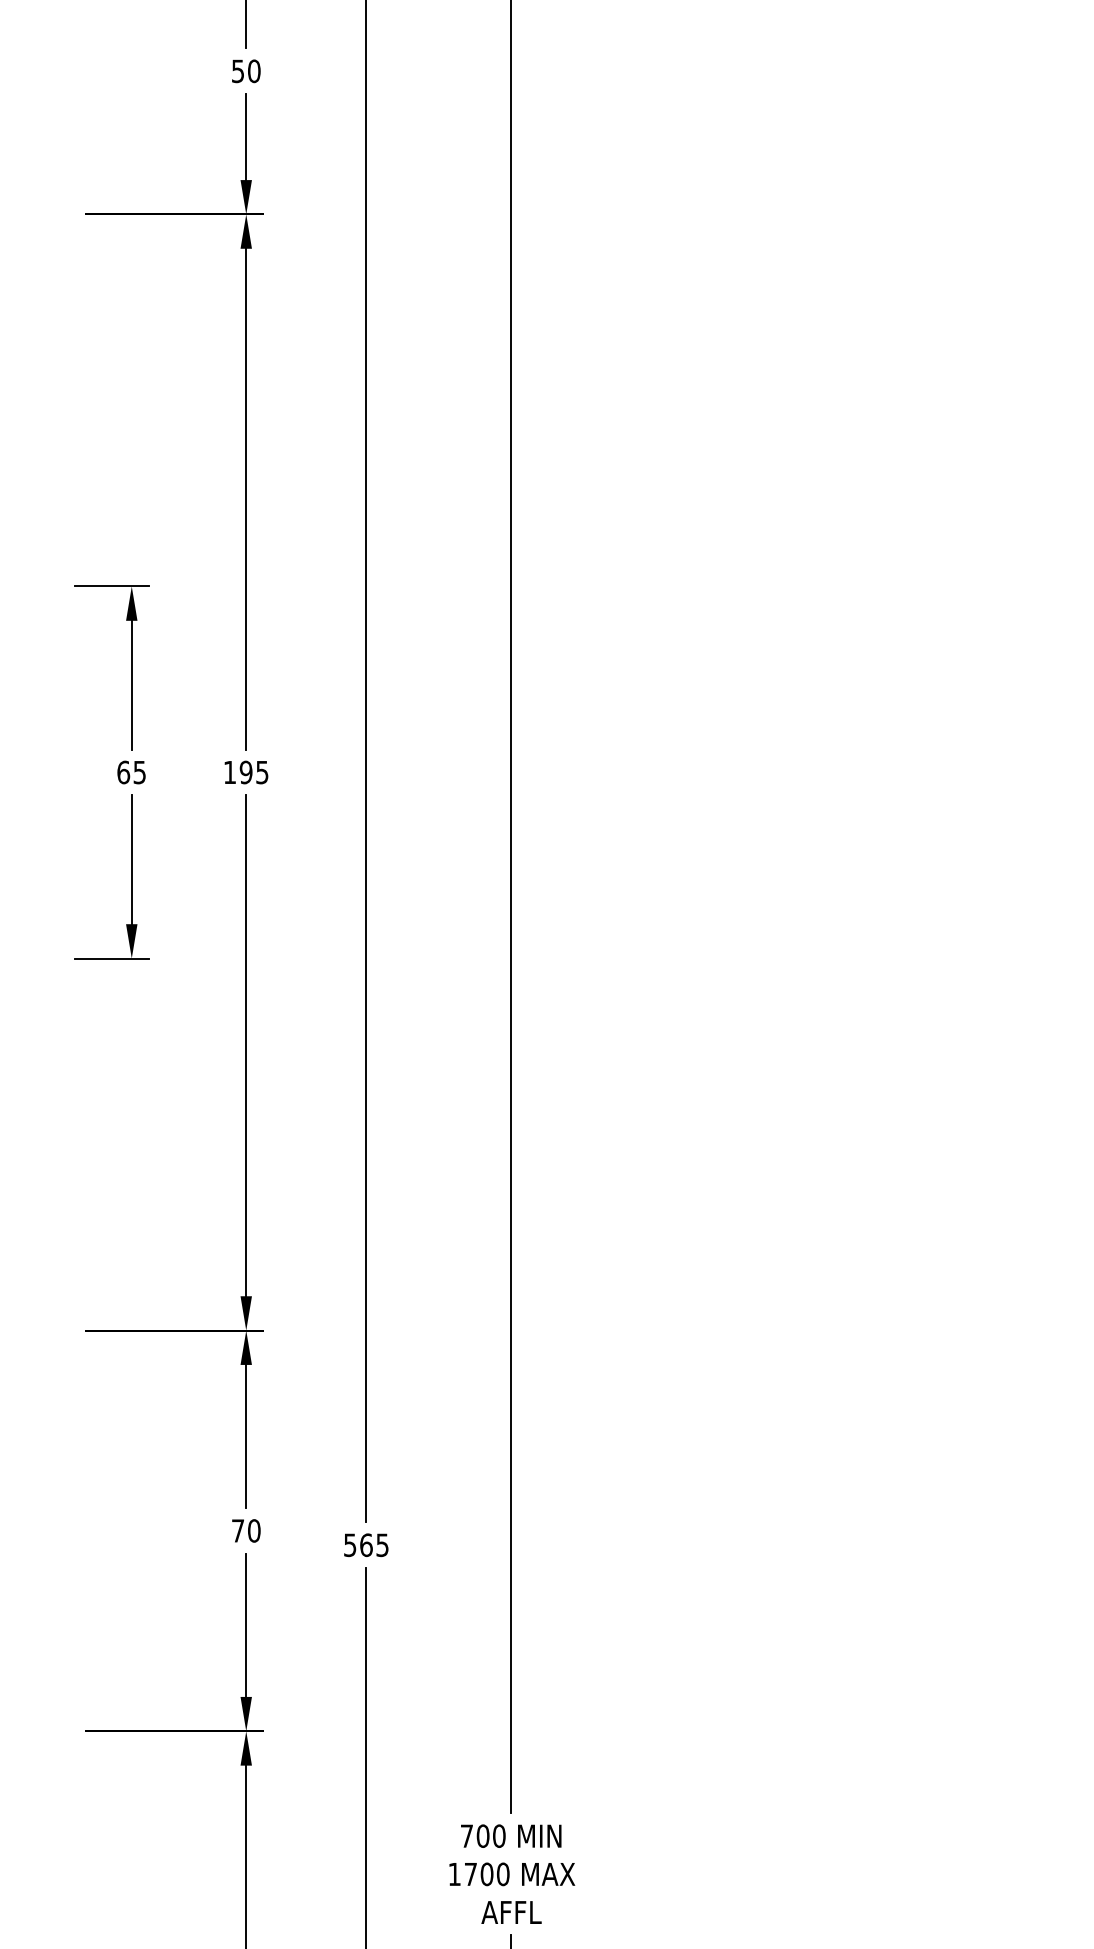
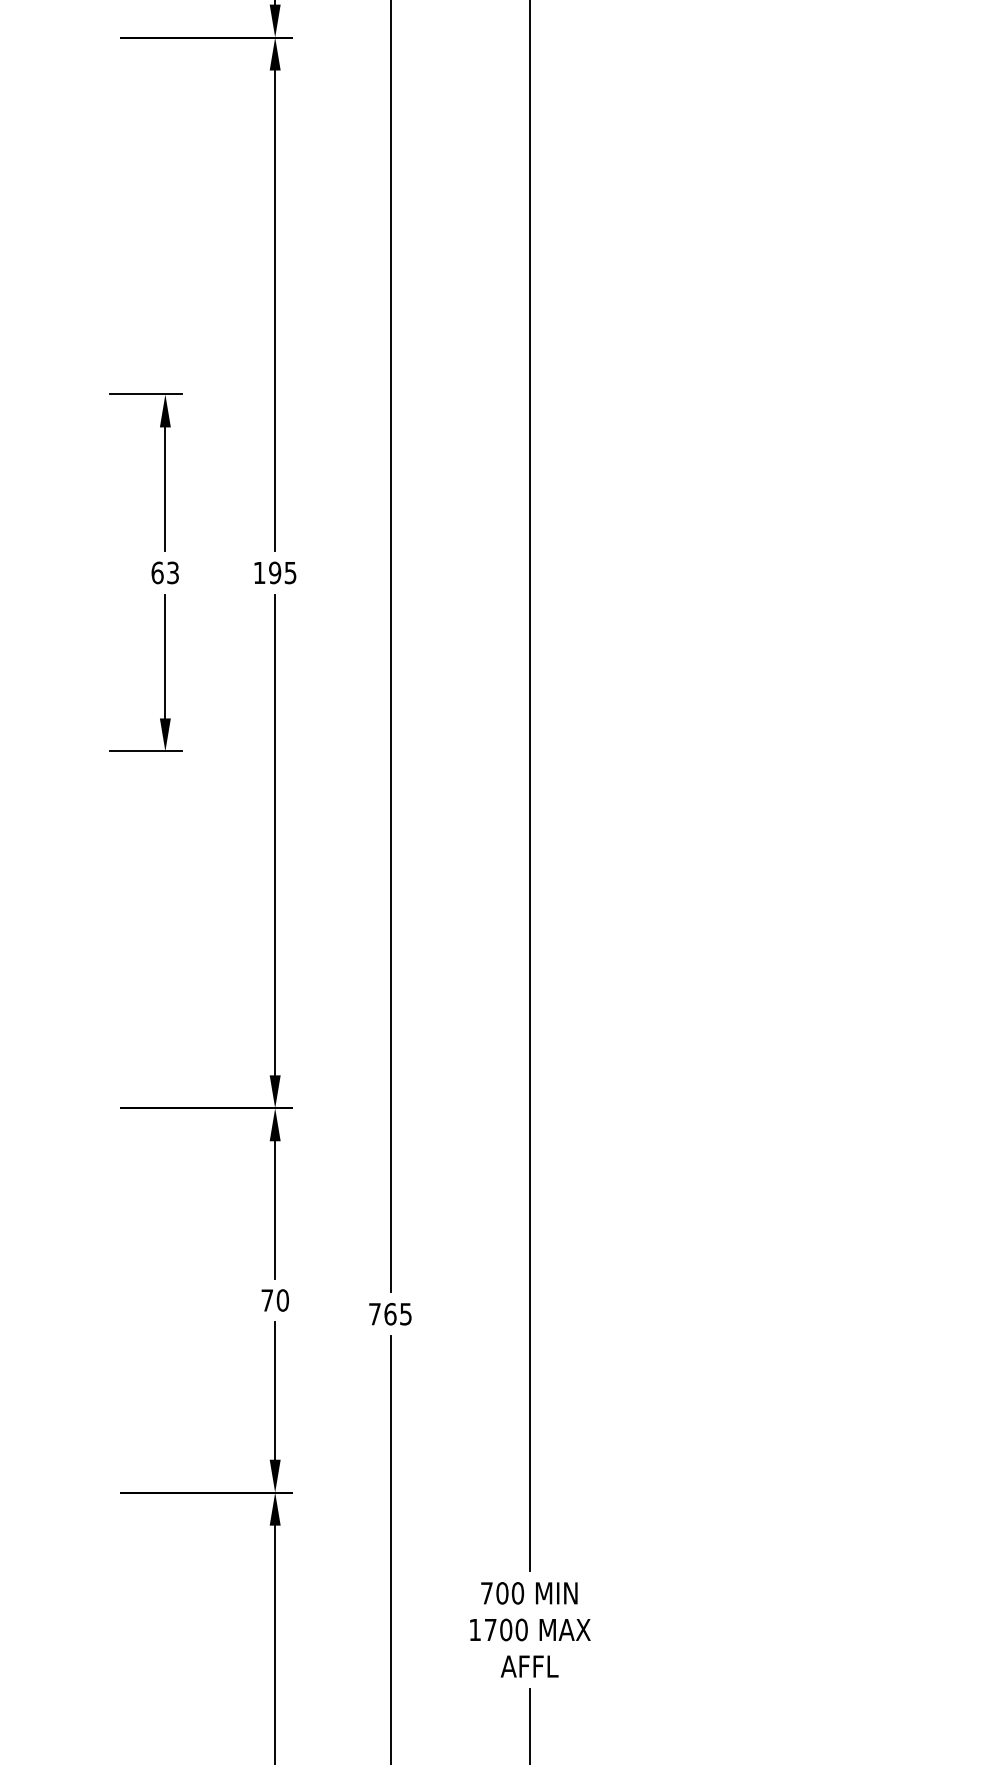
text: (139, 771) -> (172, 571), 65 -> 63
text: (350, 1545) -> (375, 1314), 565 -> 765

